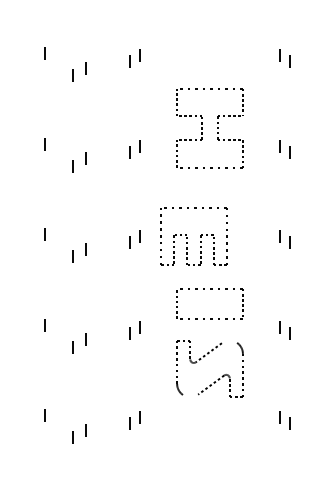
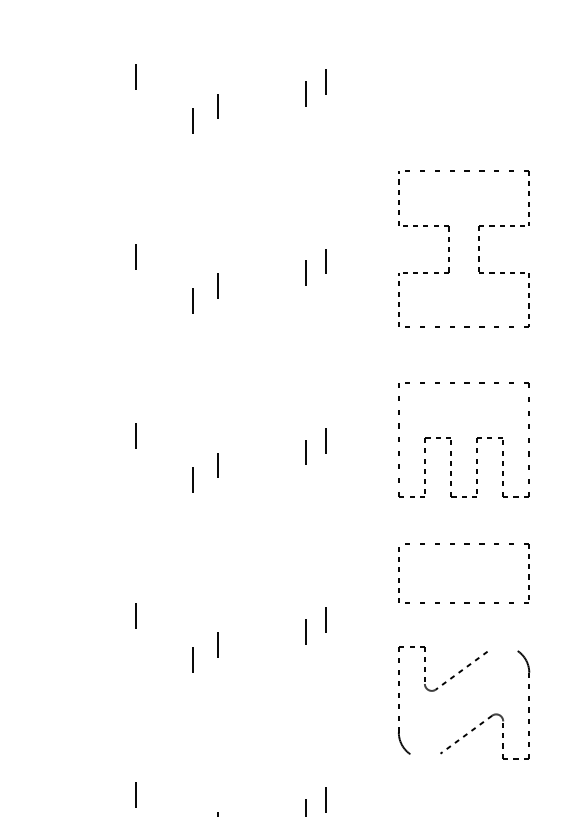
part: (202, 128) -> (449, 249), moved
part: (187, 237) -> (451, 442), moved

